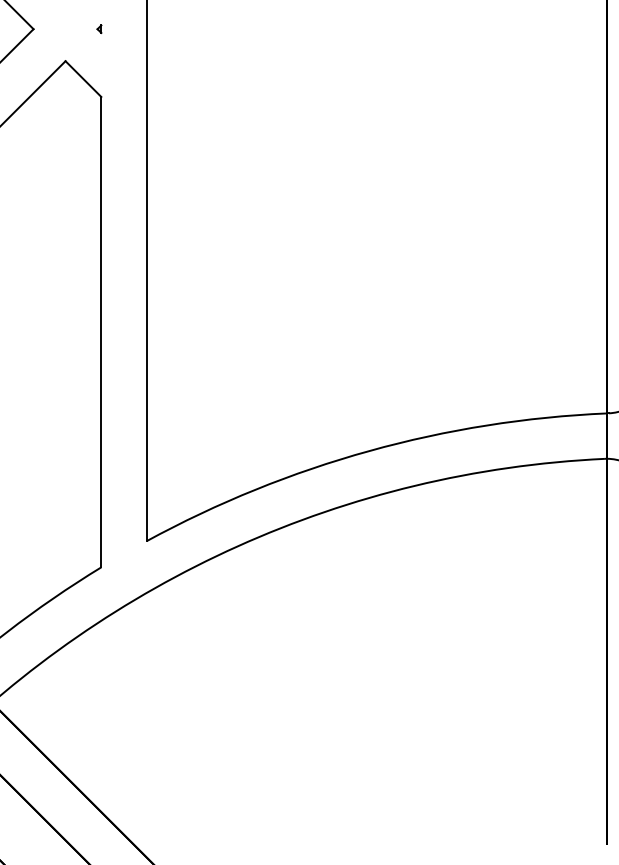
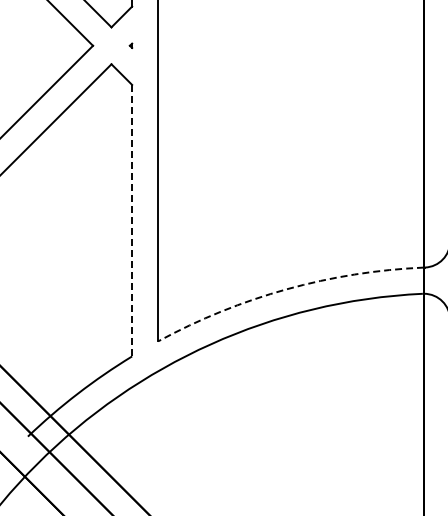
line: (101, 331) -> (132, 220), solid -> dashed
arc: (368, 451) -> (286, 289), solid -> dashed

